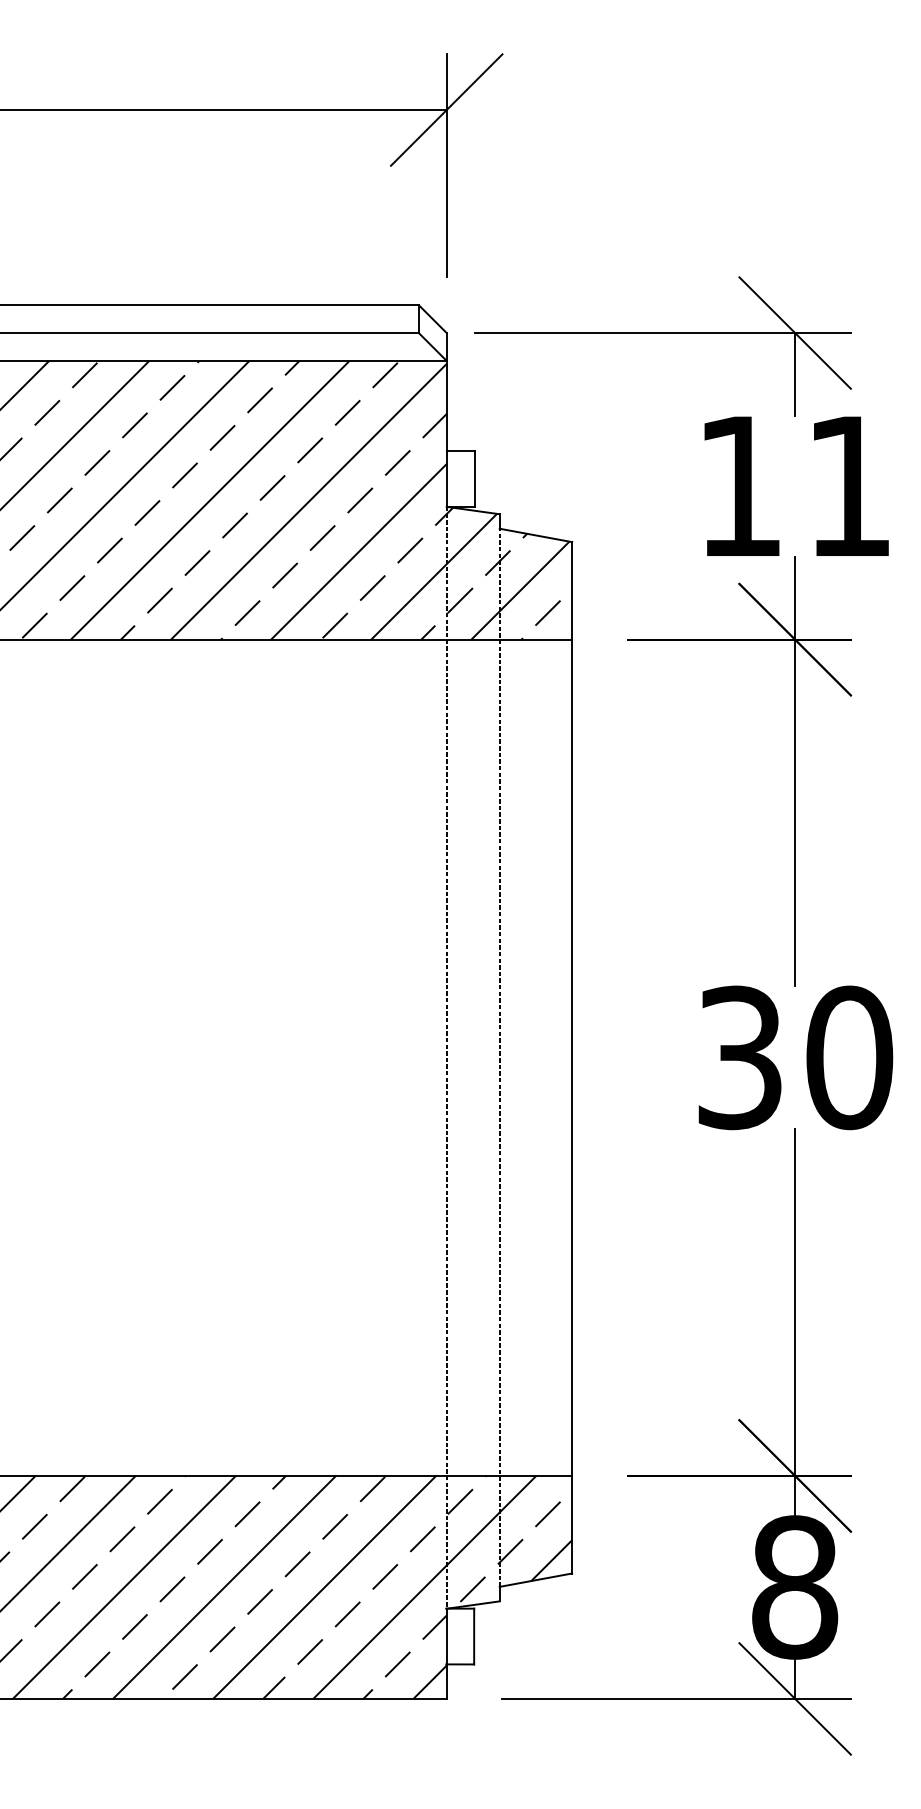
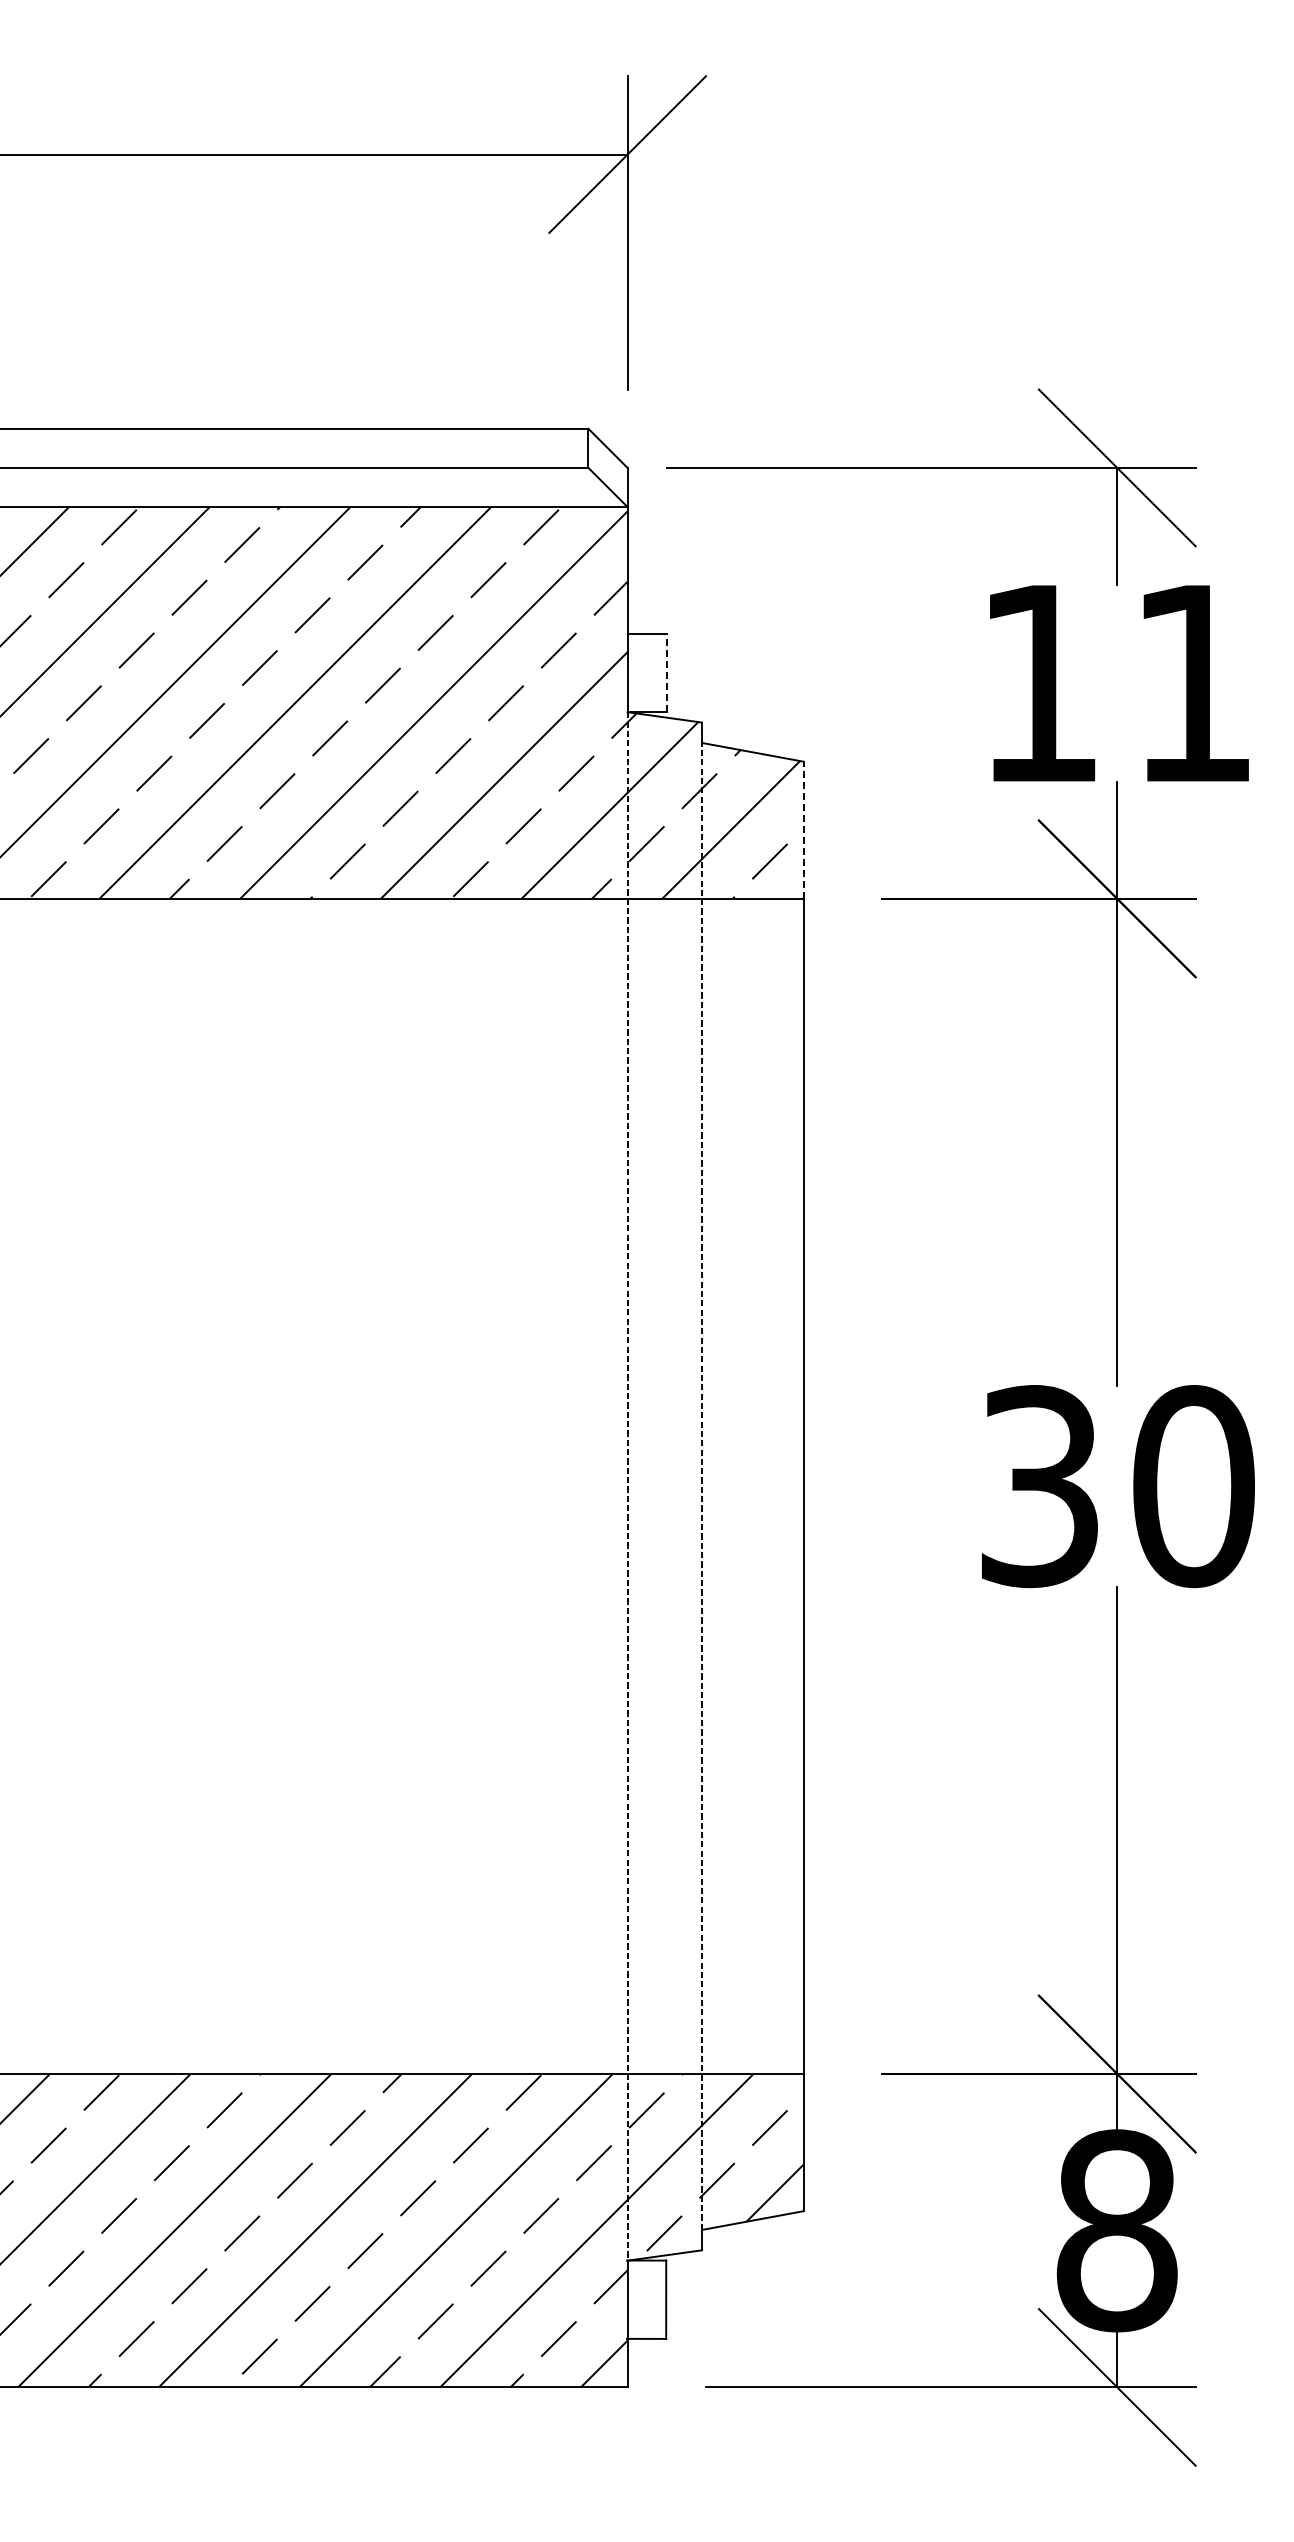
line: (474, 478) -> (666, 672), solid -> dashed
line: (571, 591) -> (803, 830), solid -> dashed

